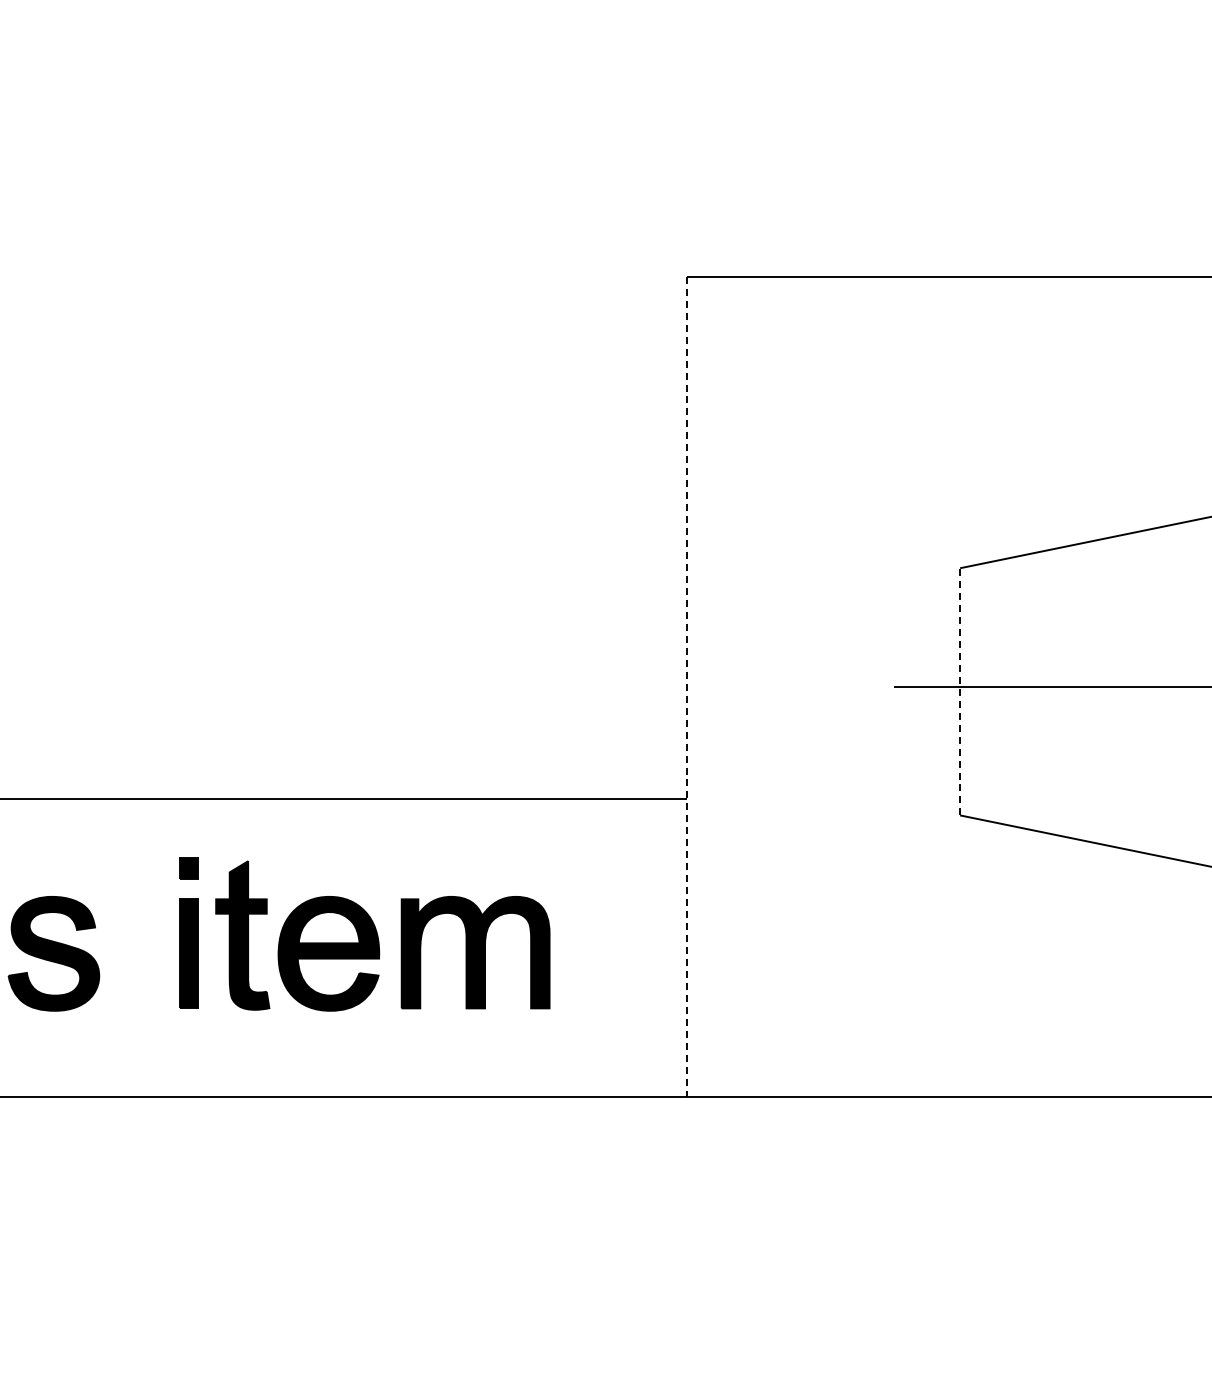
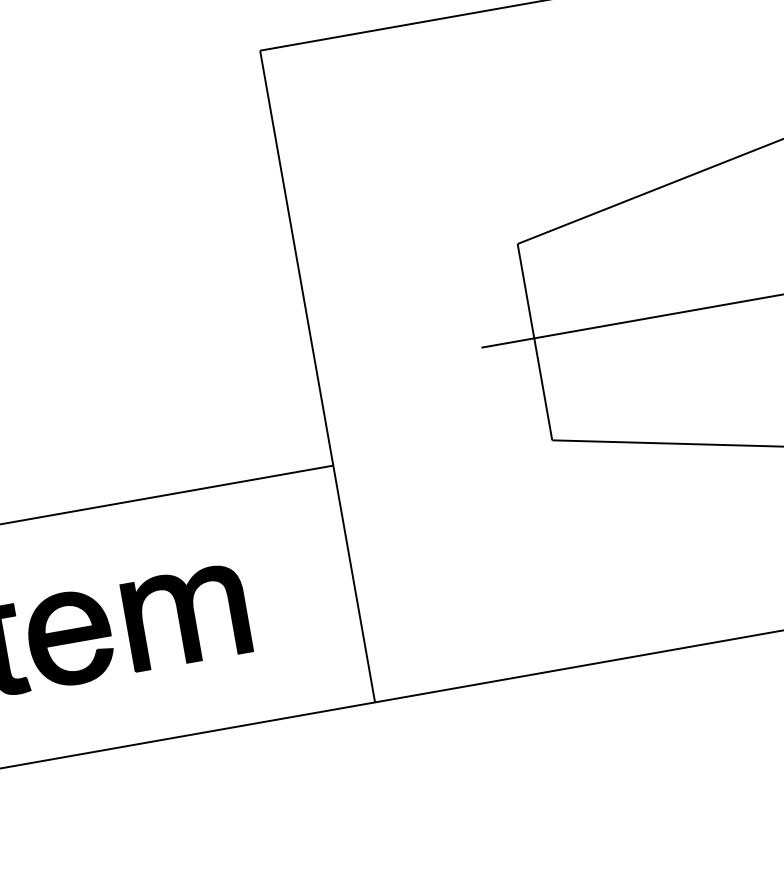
line: (687, 687) -> (317, 376), dashed -> solid
line: (960, 691) -> (535, 341), dashed -> solid

